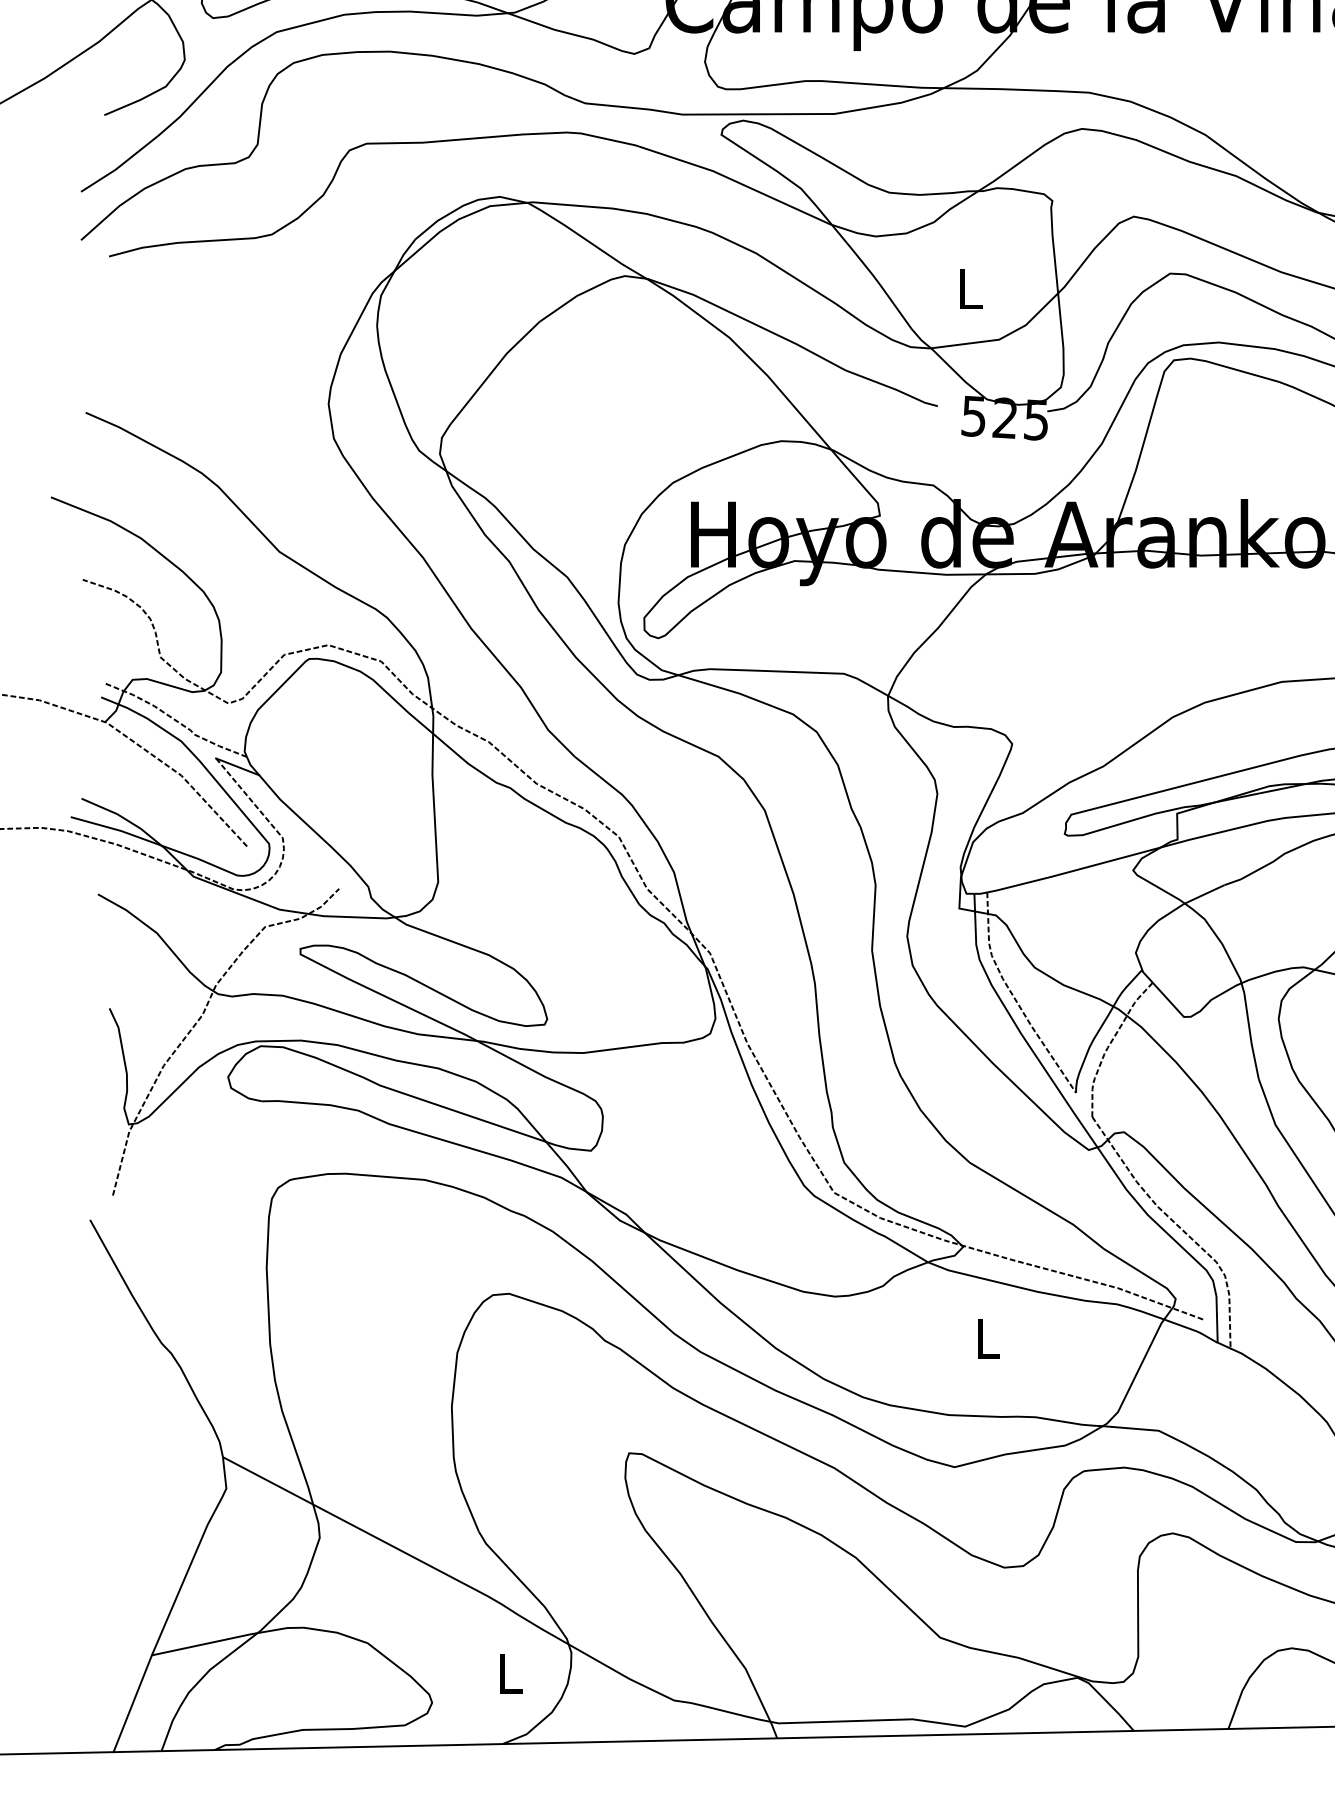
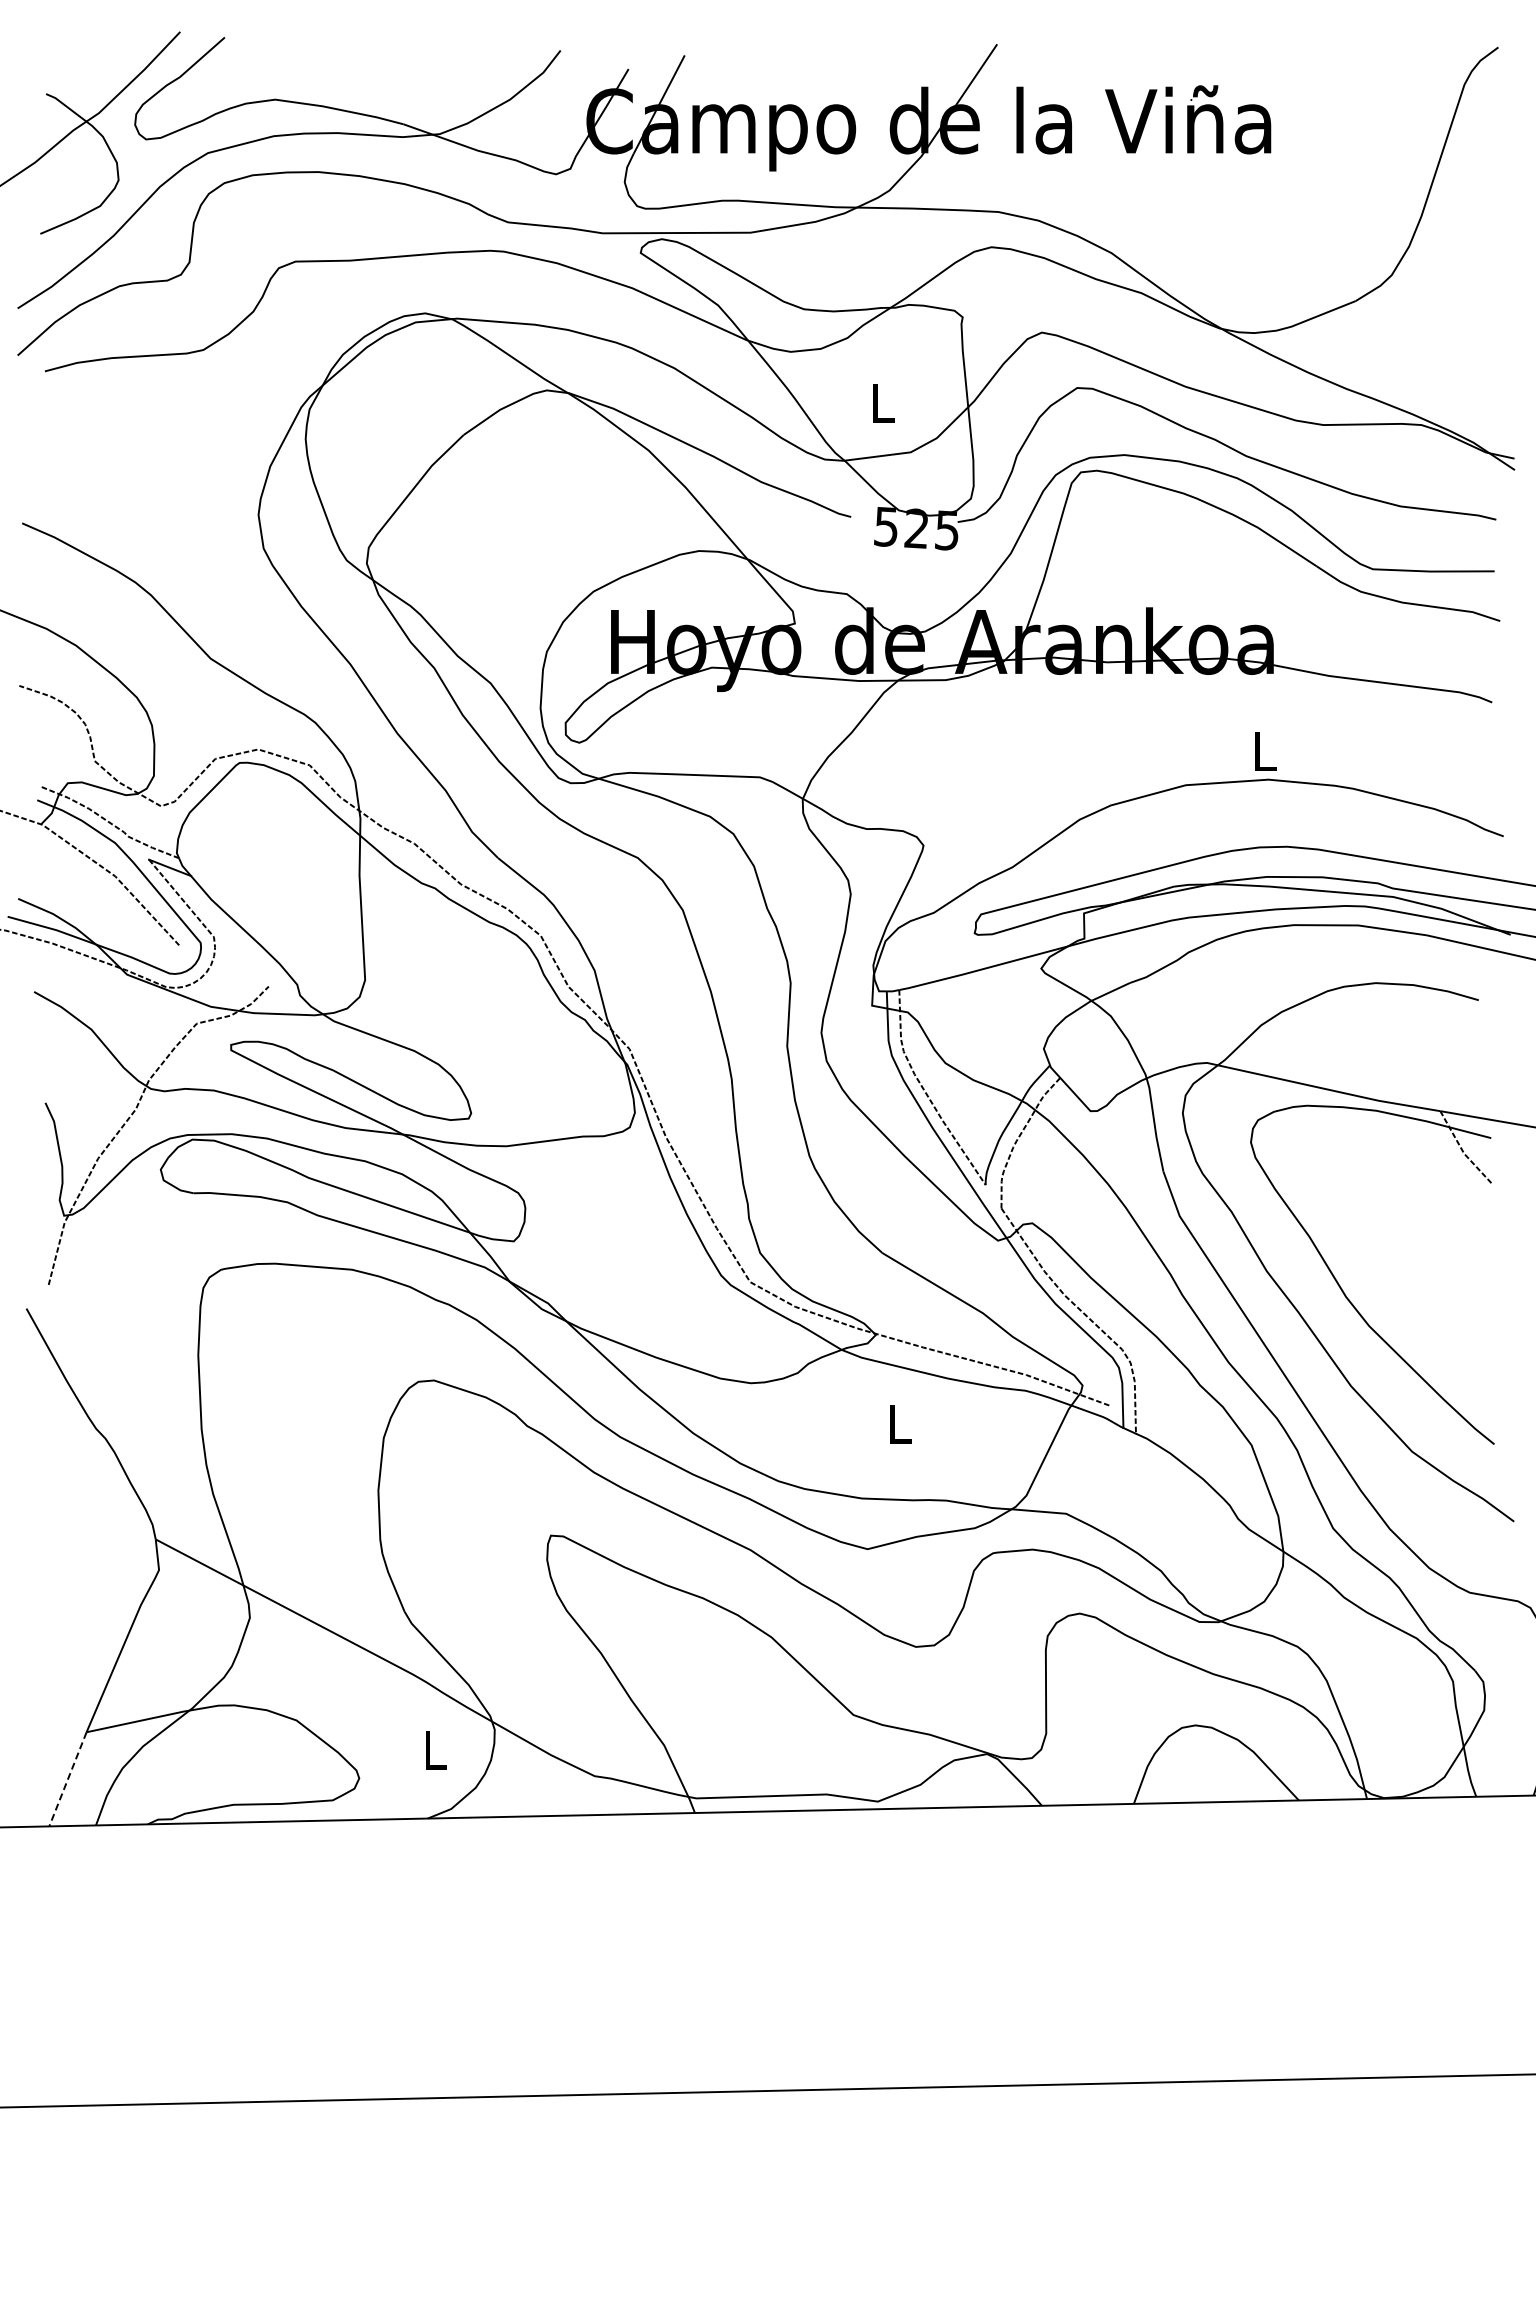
line: (132, 1703) -> (67, 1779), solid -> dashed

